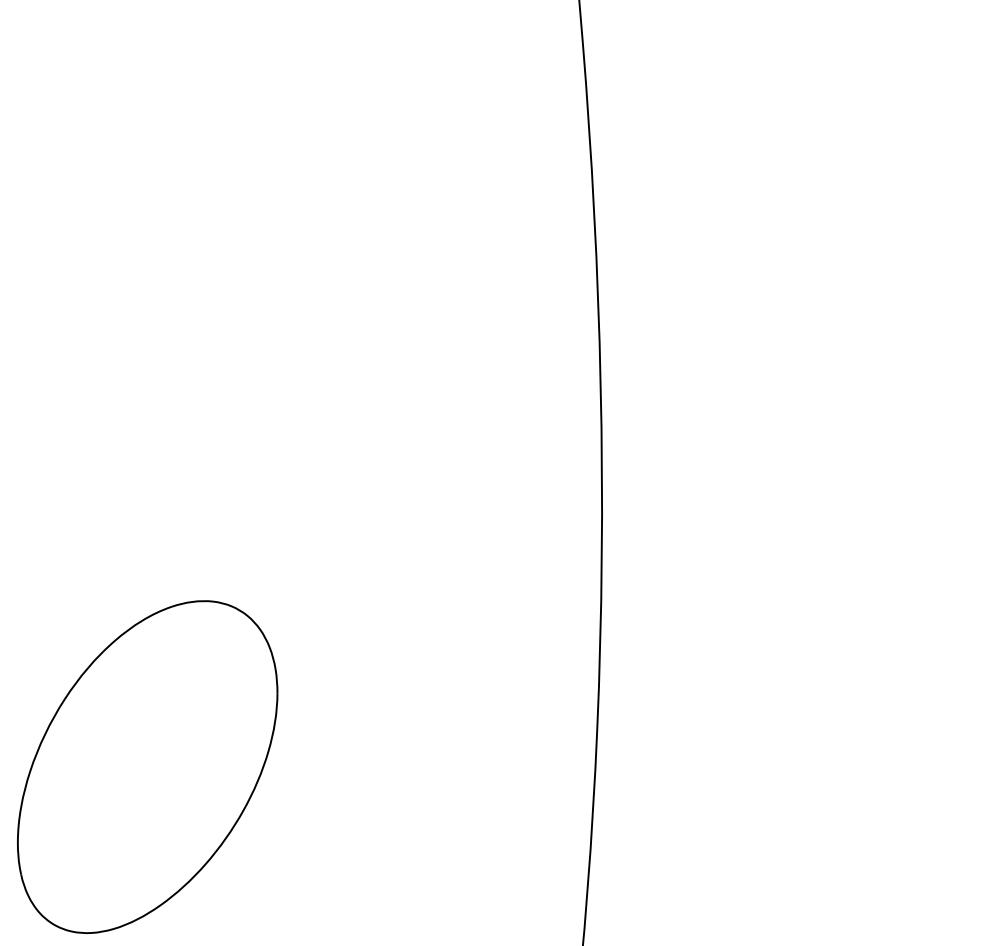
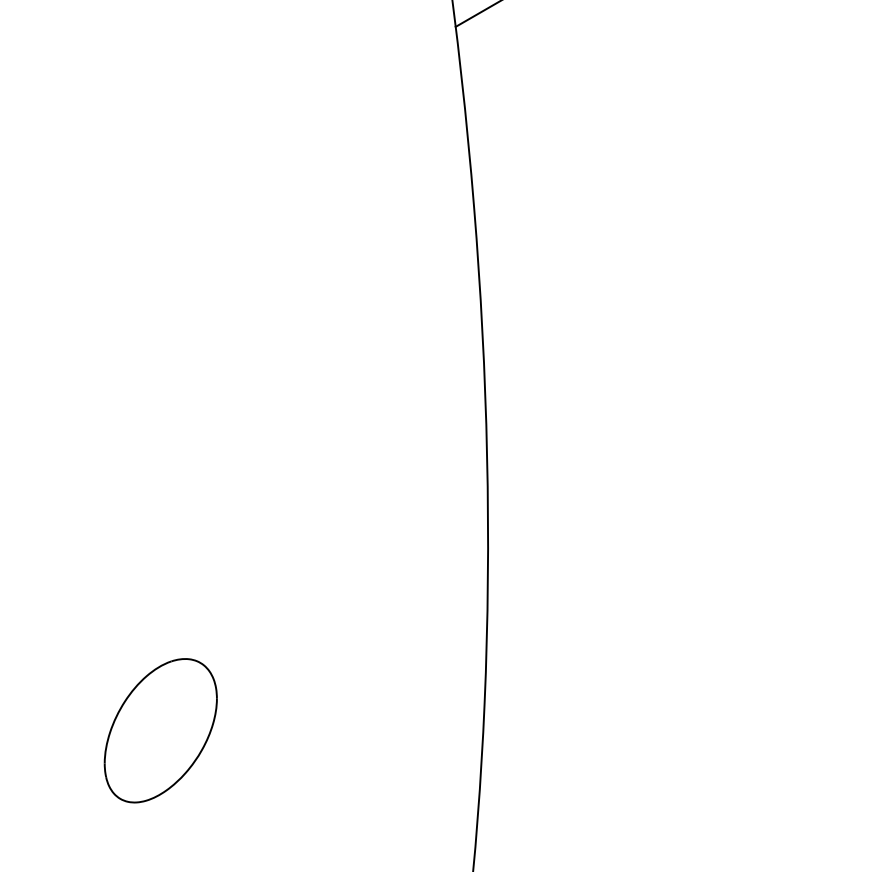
part: (147, 766) -> (160, 730), size x0.6

